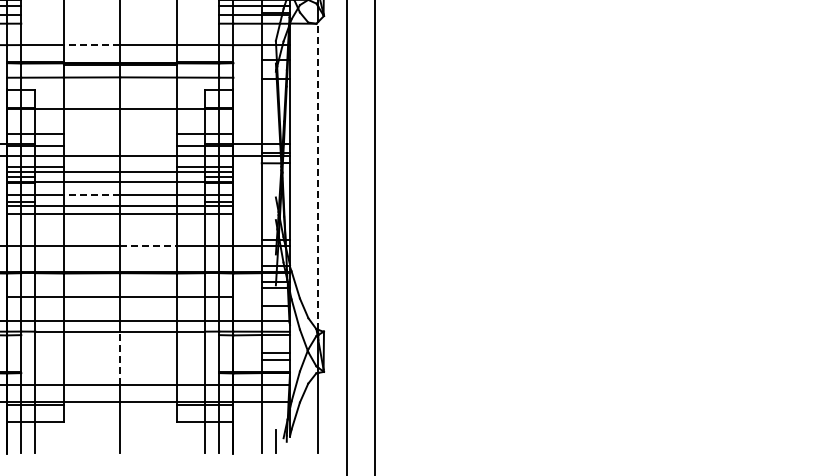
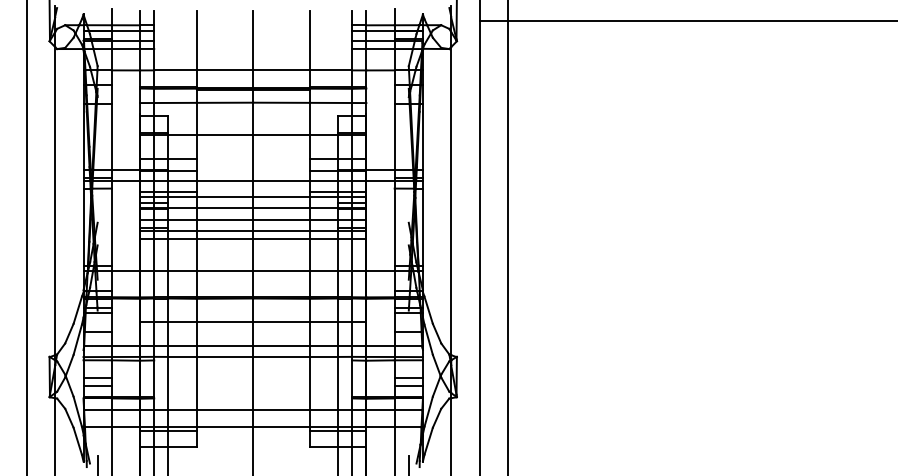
line: (91, 45) -> (224, 70), dashed -> solid
line: (318, 175) -> (451, 200), dashed -> solid
line: (91, 195) -> (224, 220), dashed -> solid
line: (149, 246) -> (282, 271), dashed -> solid
line: (120, 358) -> (253, 383), dashed -> solid

